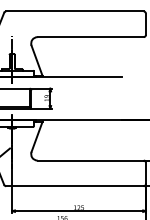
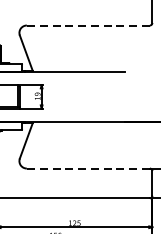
line: (90, 37) -> (88, 25), solid -> dashed
line: (90, 160) -> (88, 168), solid -> dashed

